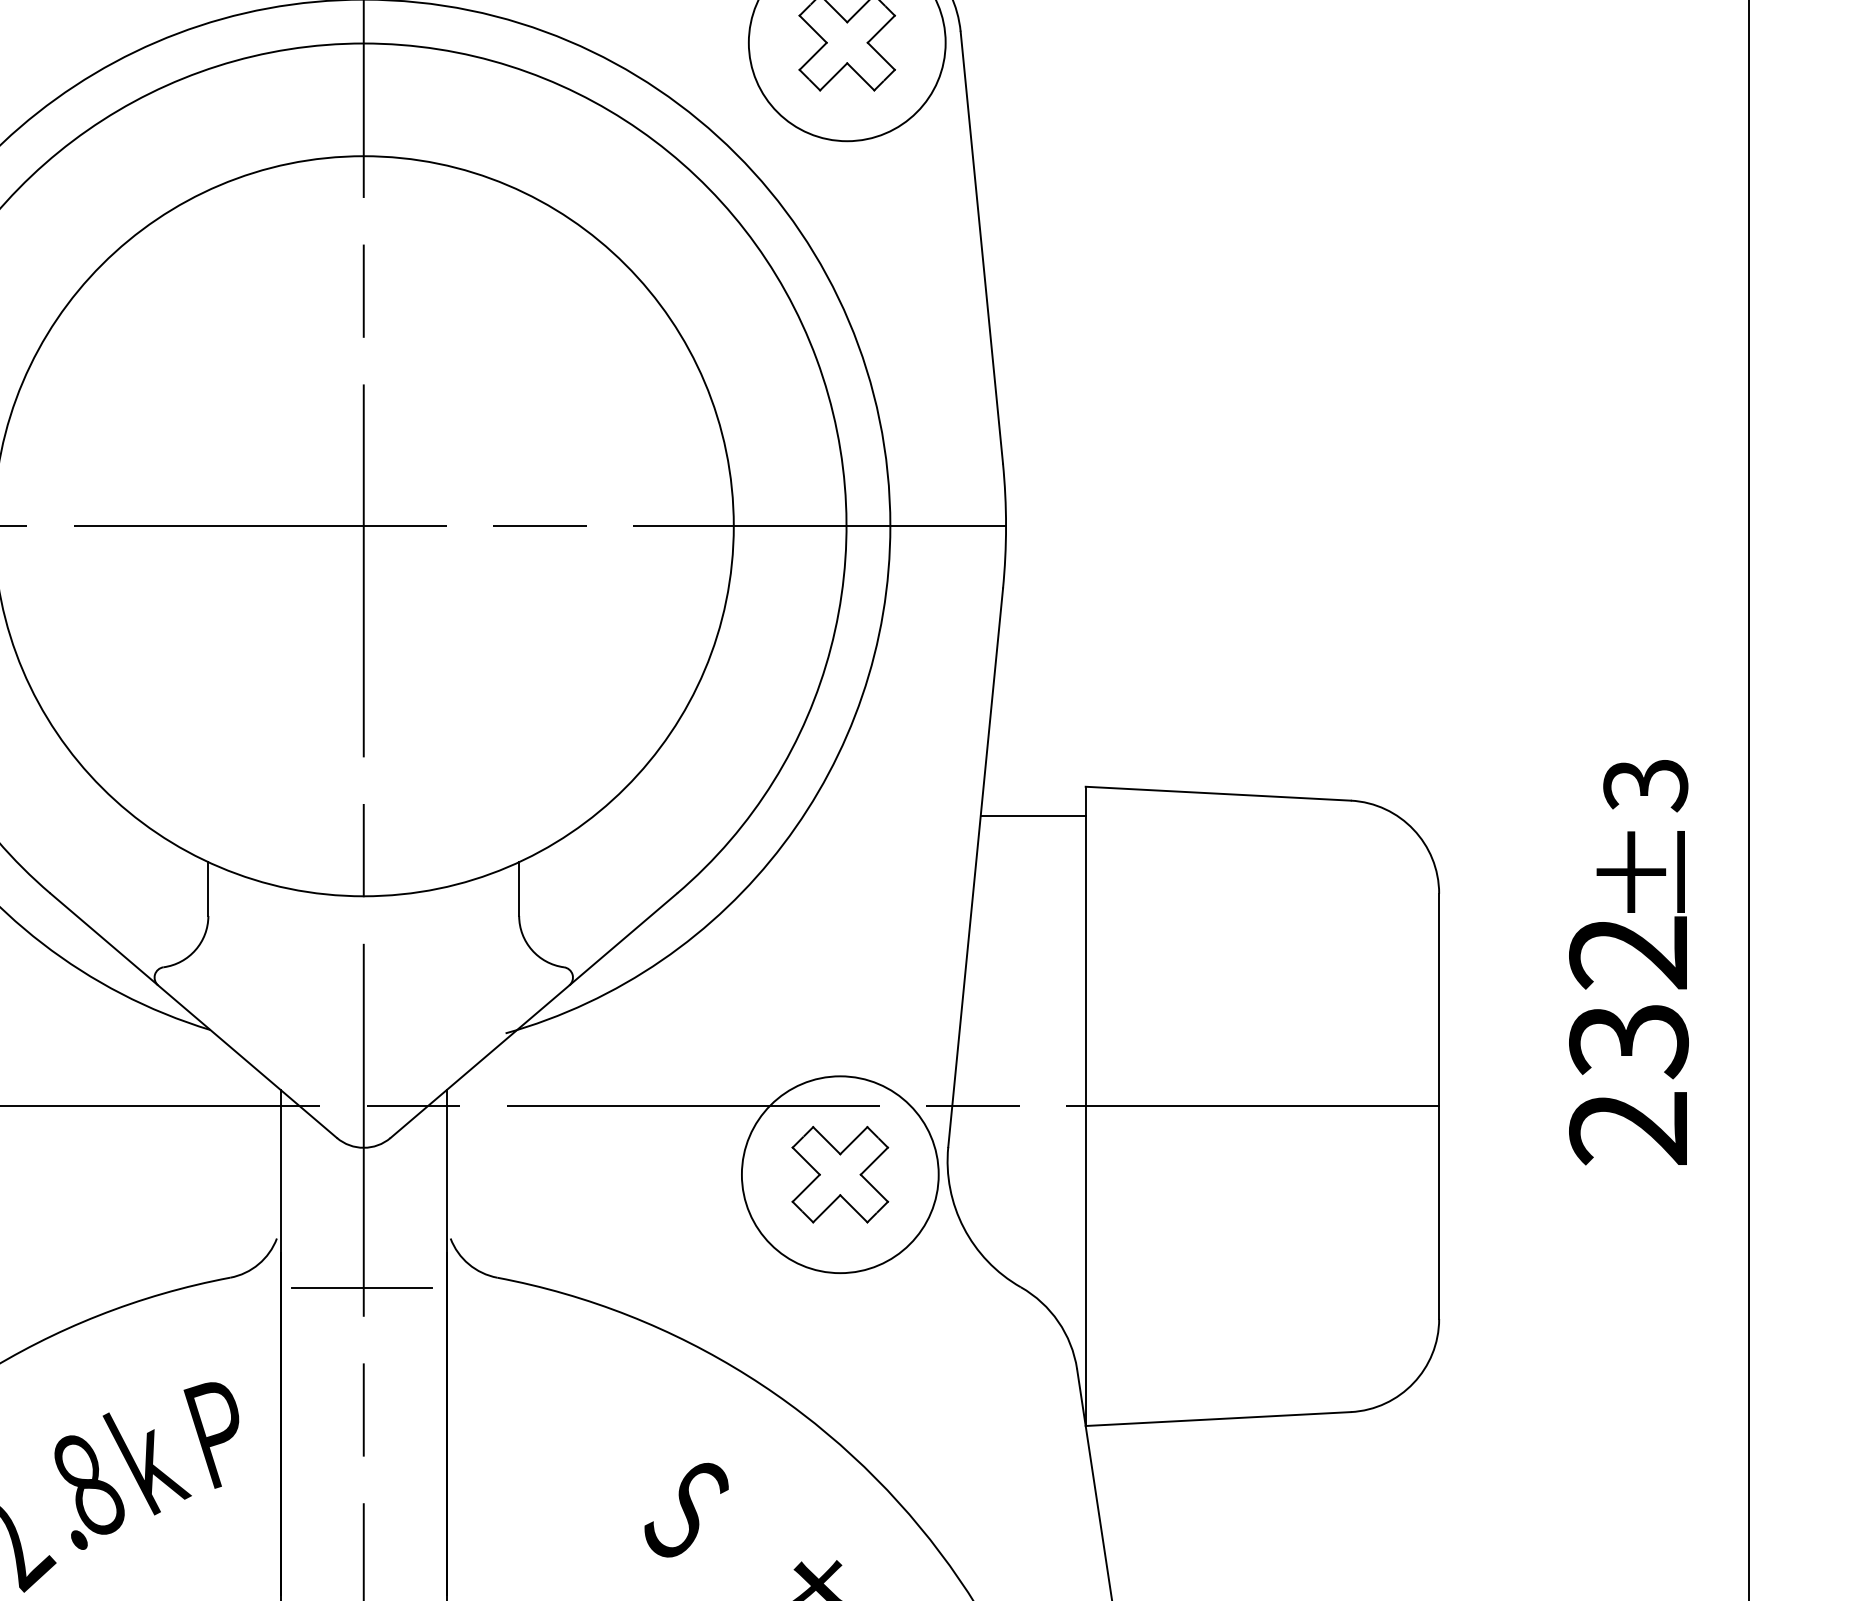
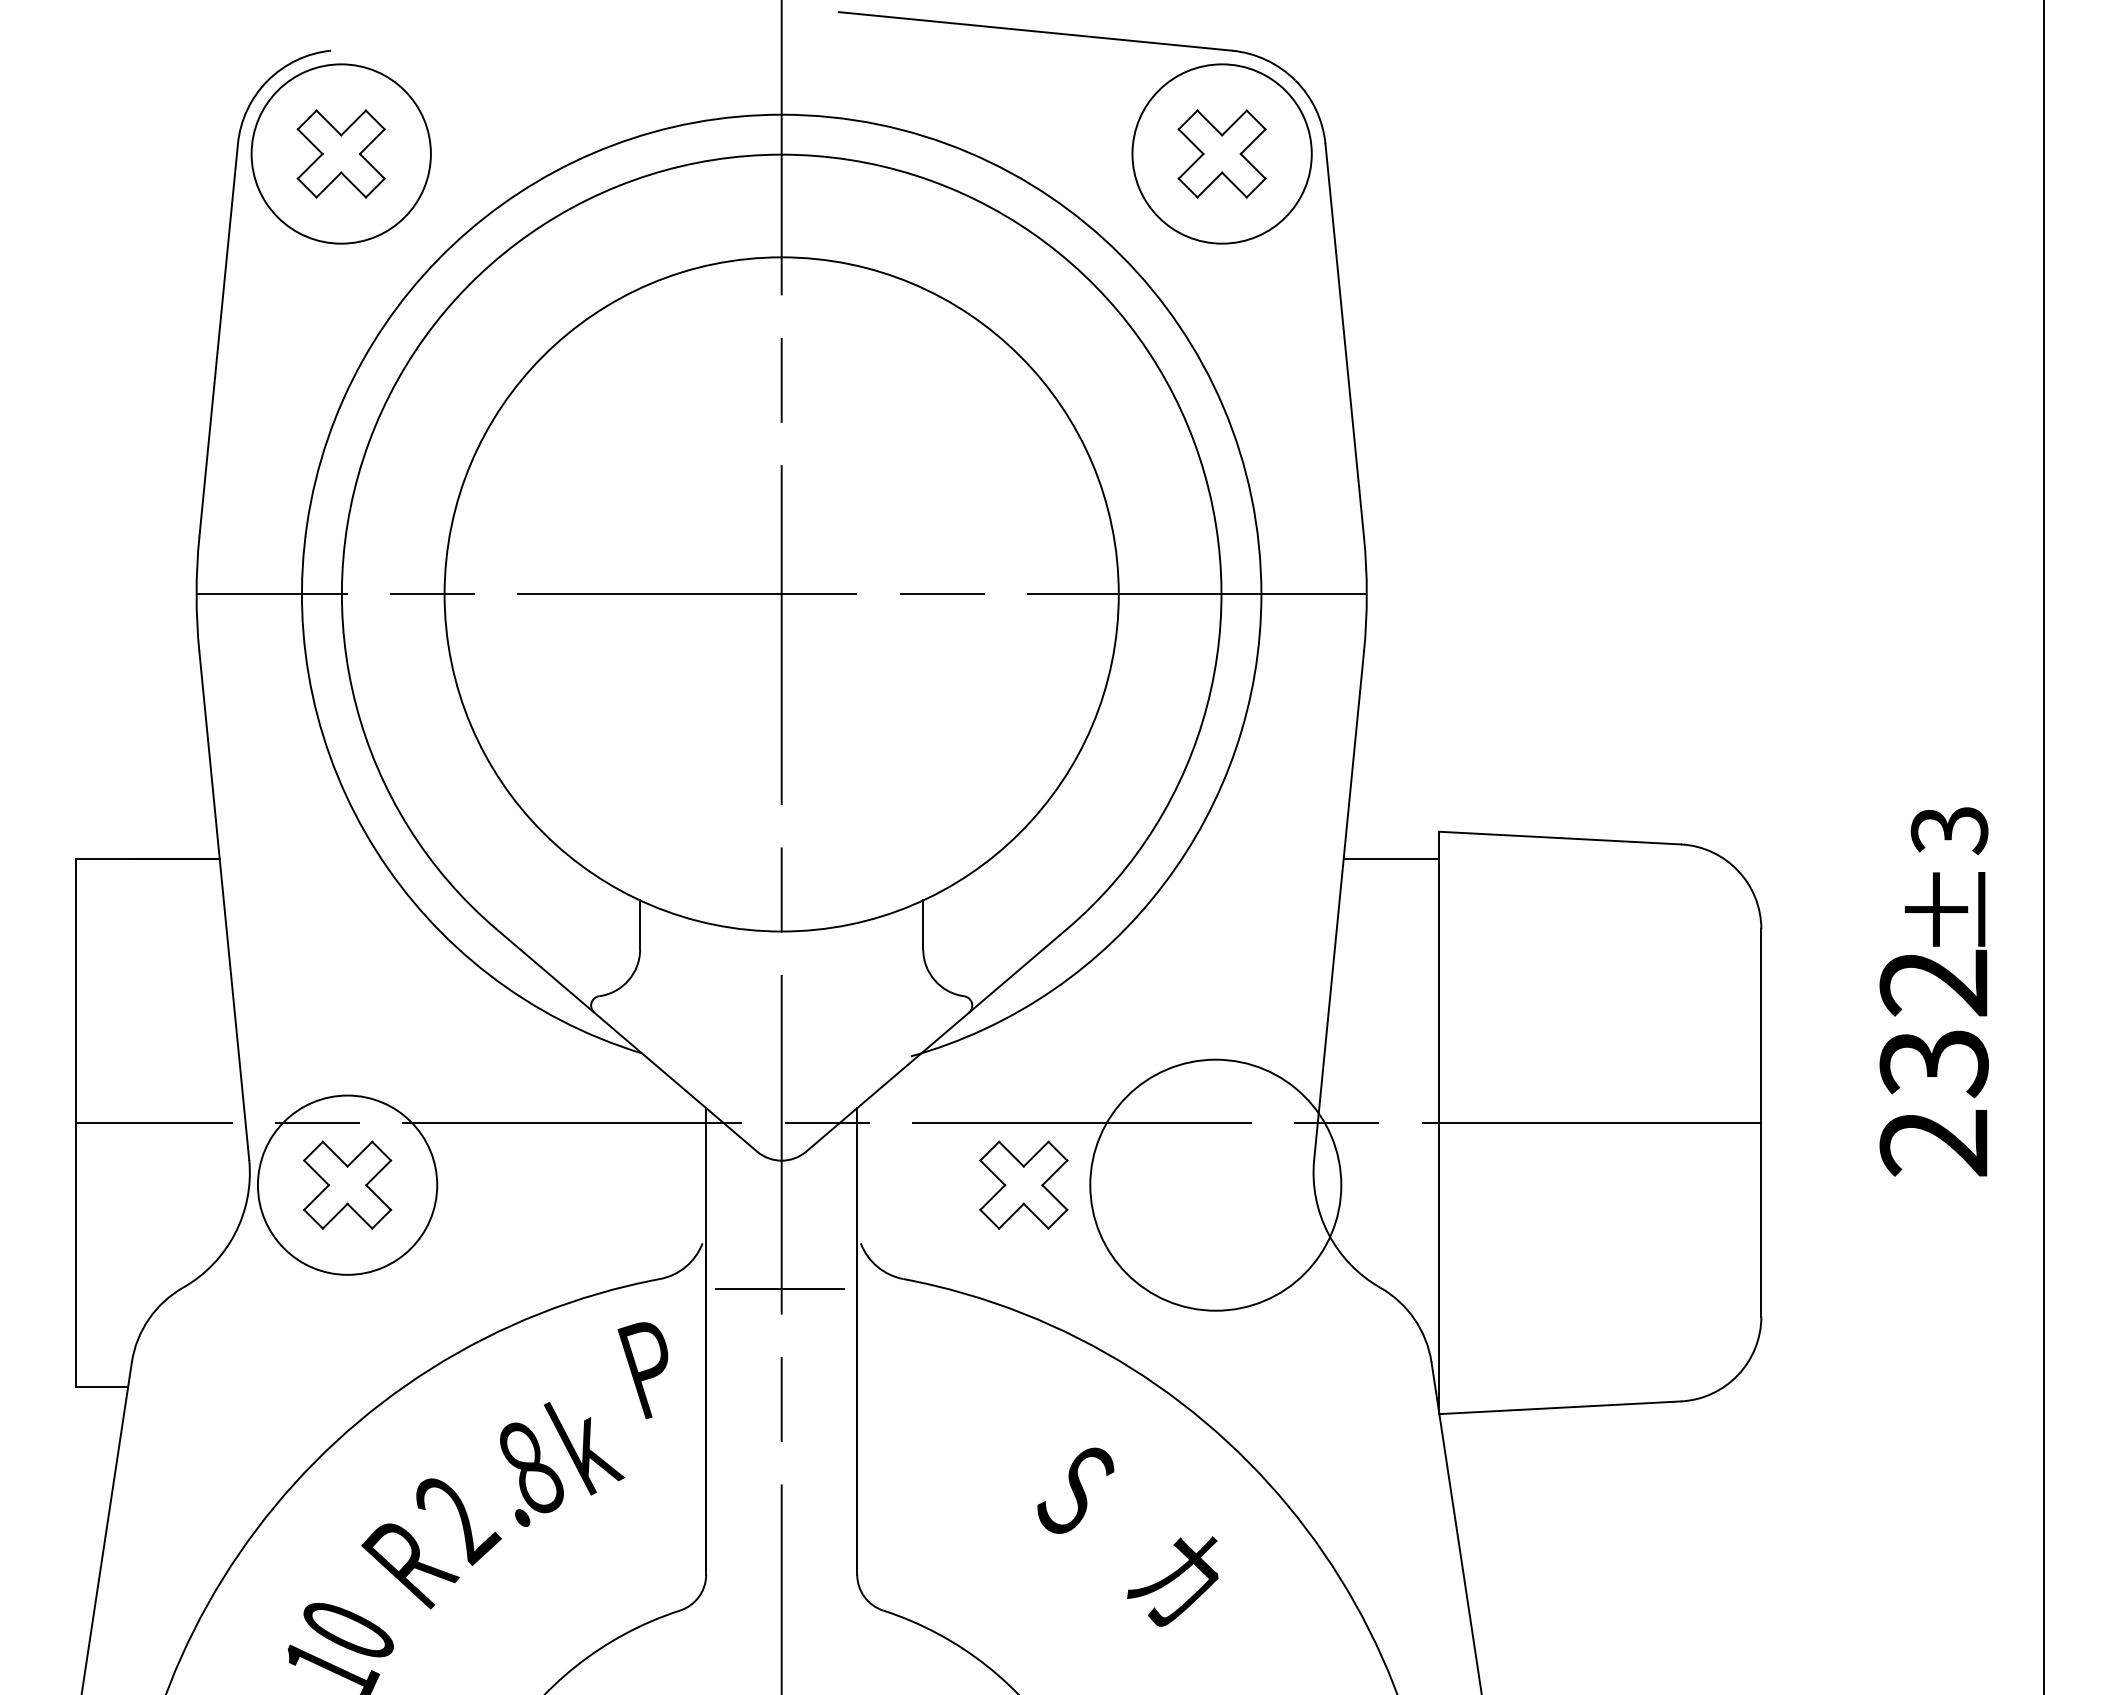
circle: (839, 1173) -> (1215, 1184), size x1.4
part: (839, 1173) -> (1023, 1184), moved
text: (210, 1435) -> (642, 1370), moved

